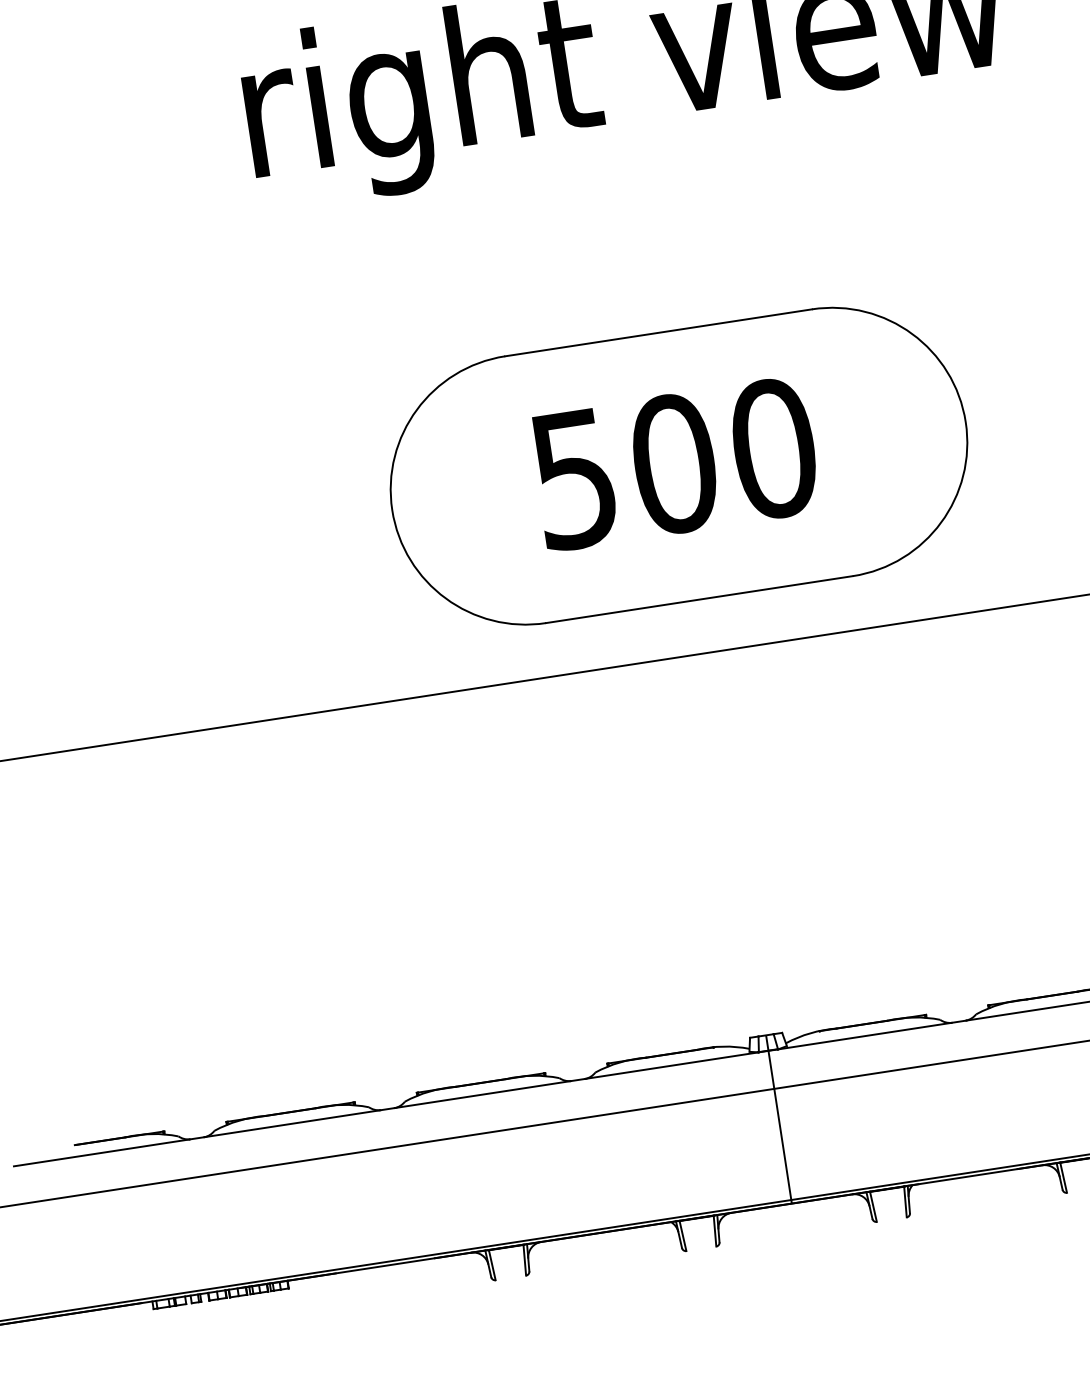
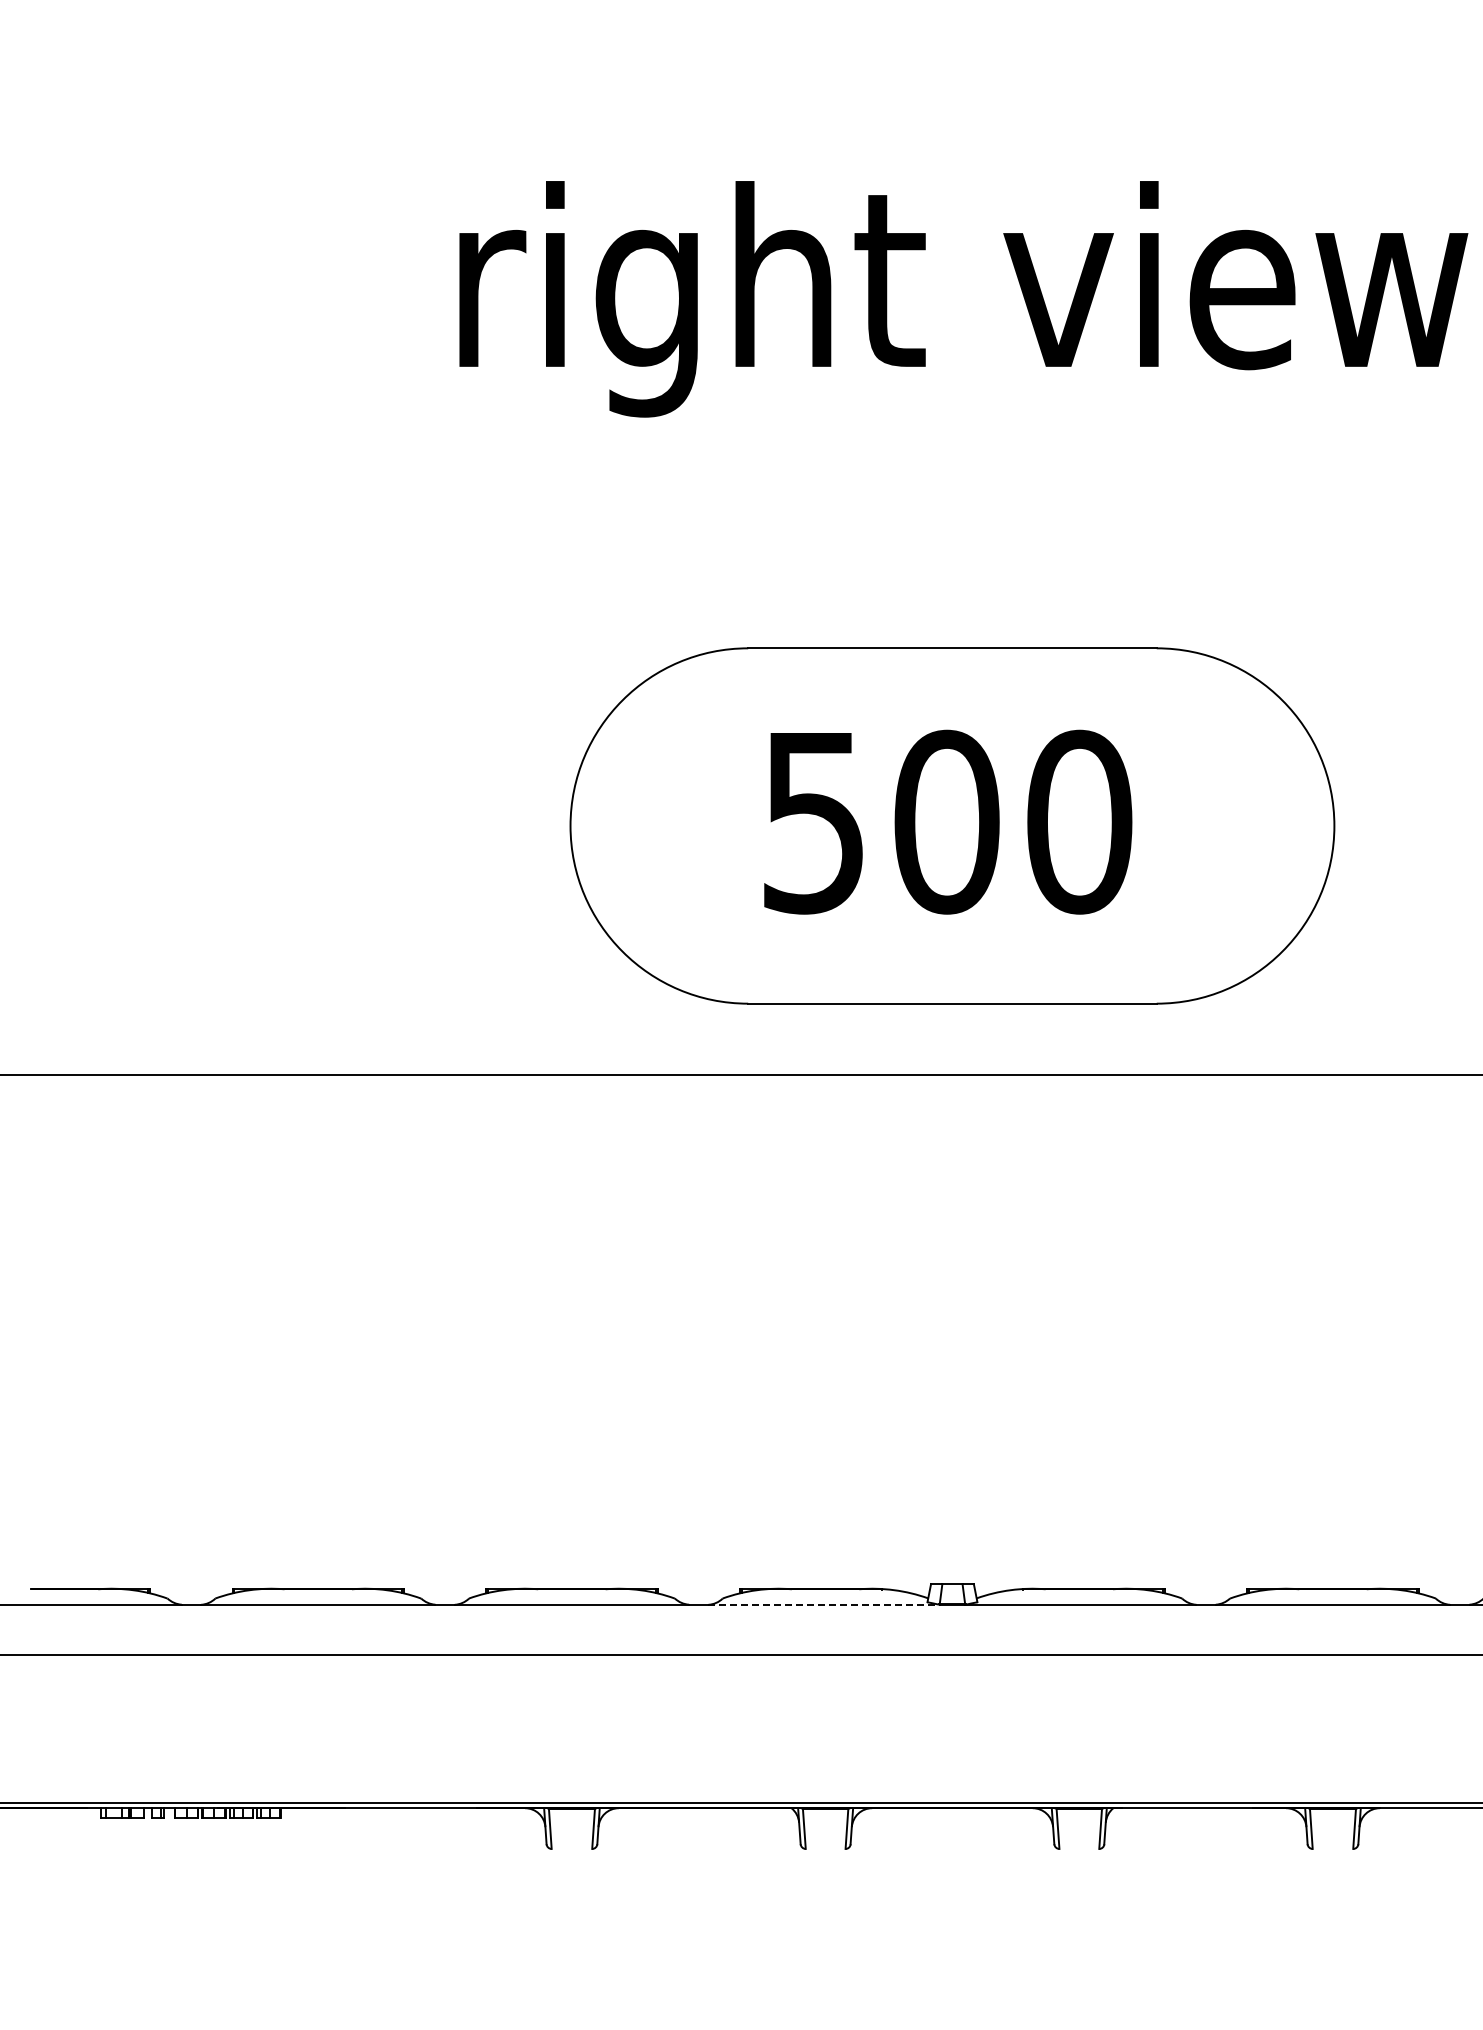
line: (672, 1065) -> (824, 1604), solid -> dashed
line: (779, 1119) -> (952, 1696), removed

